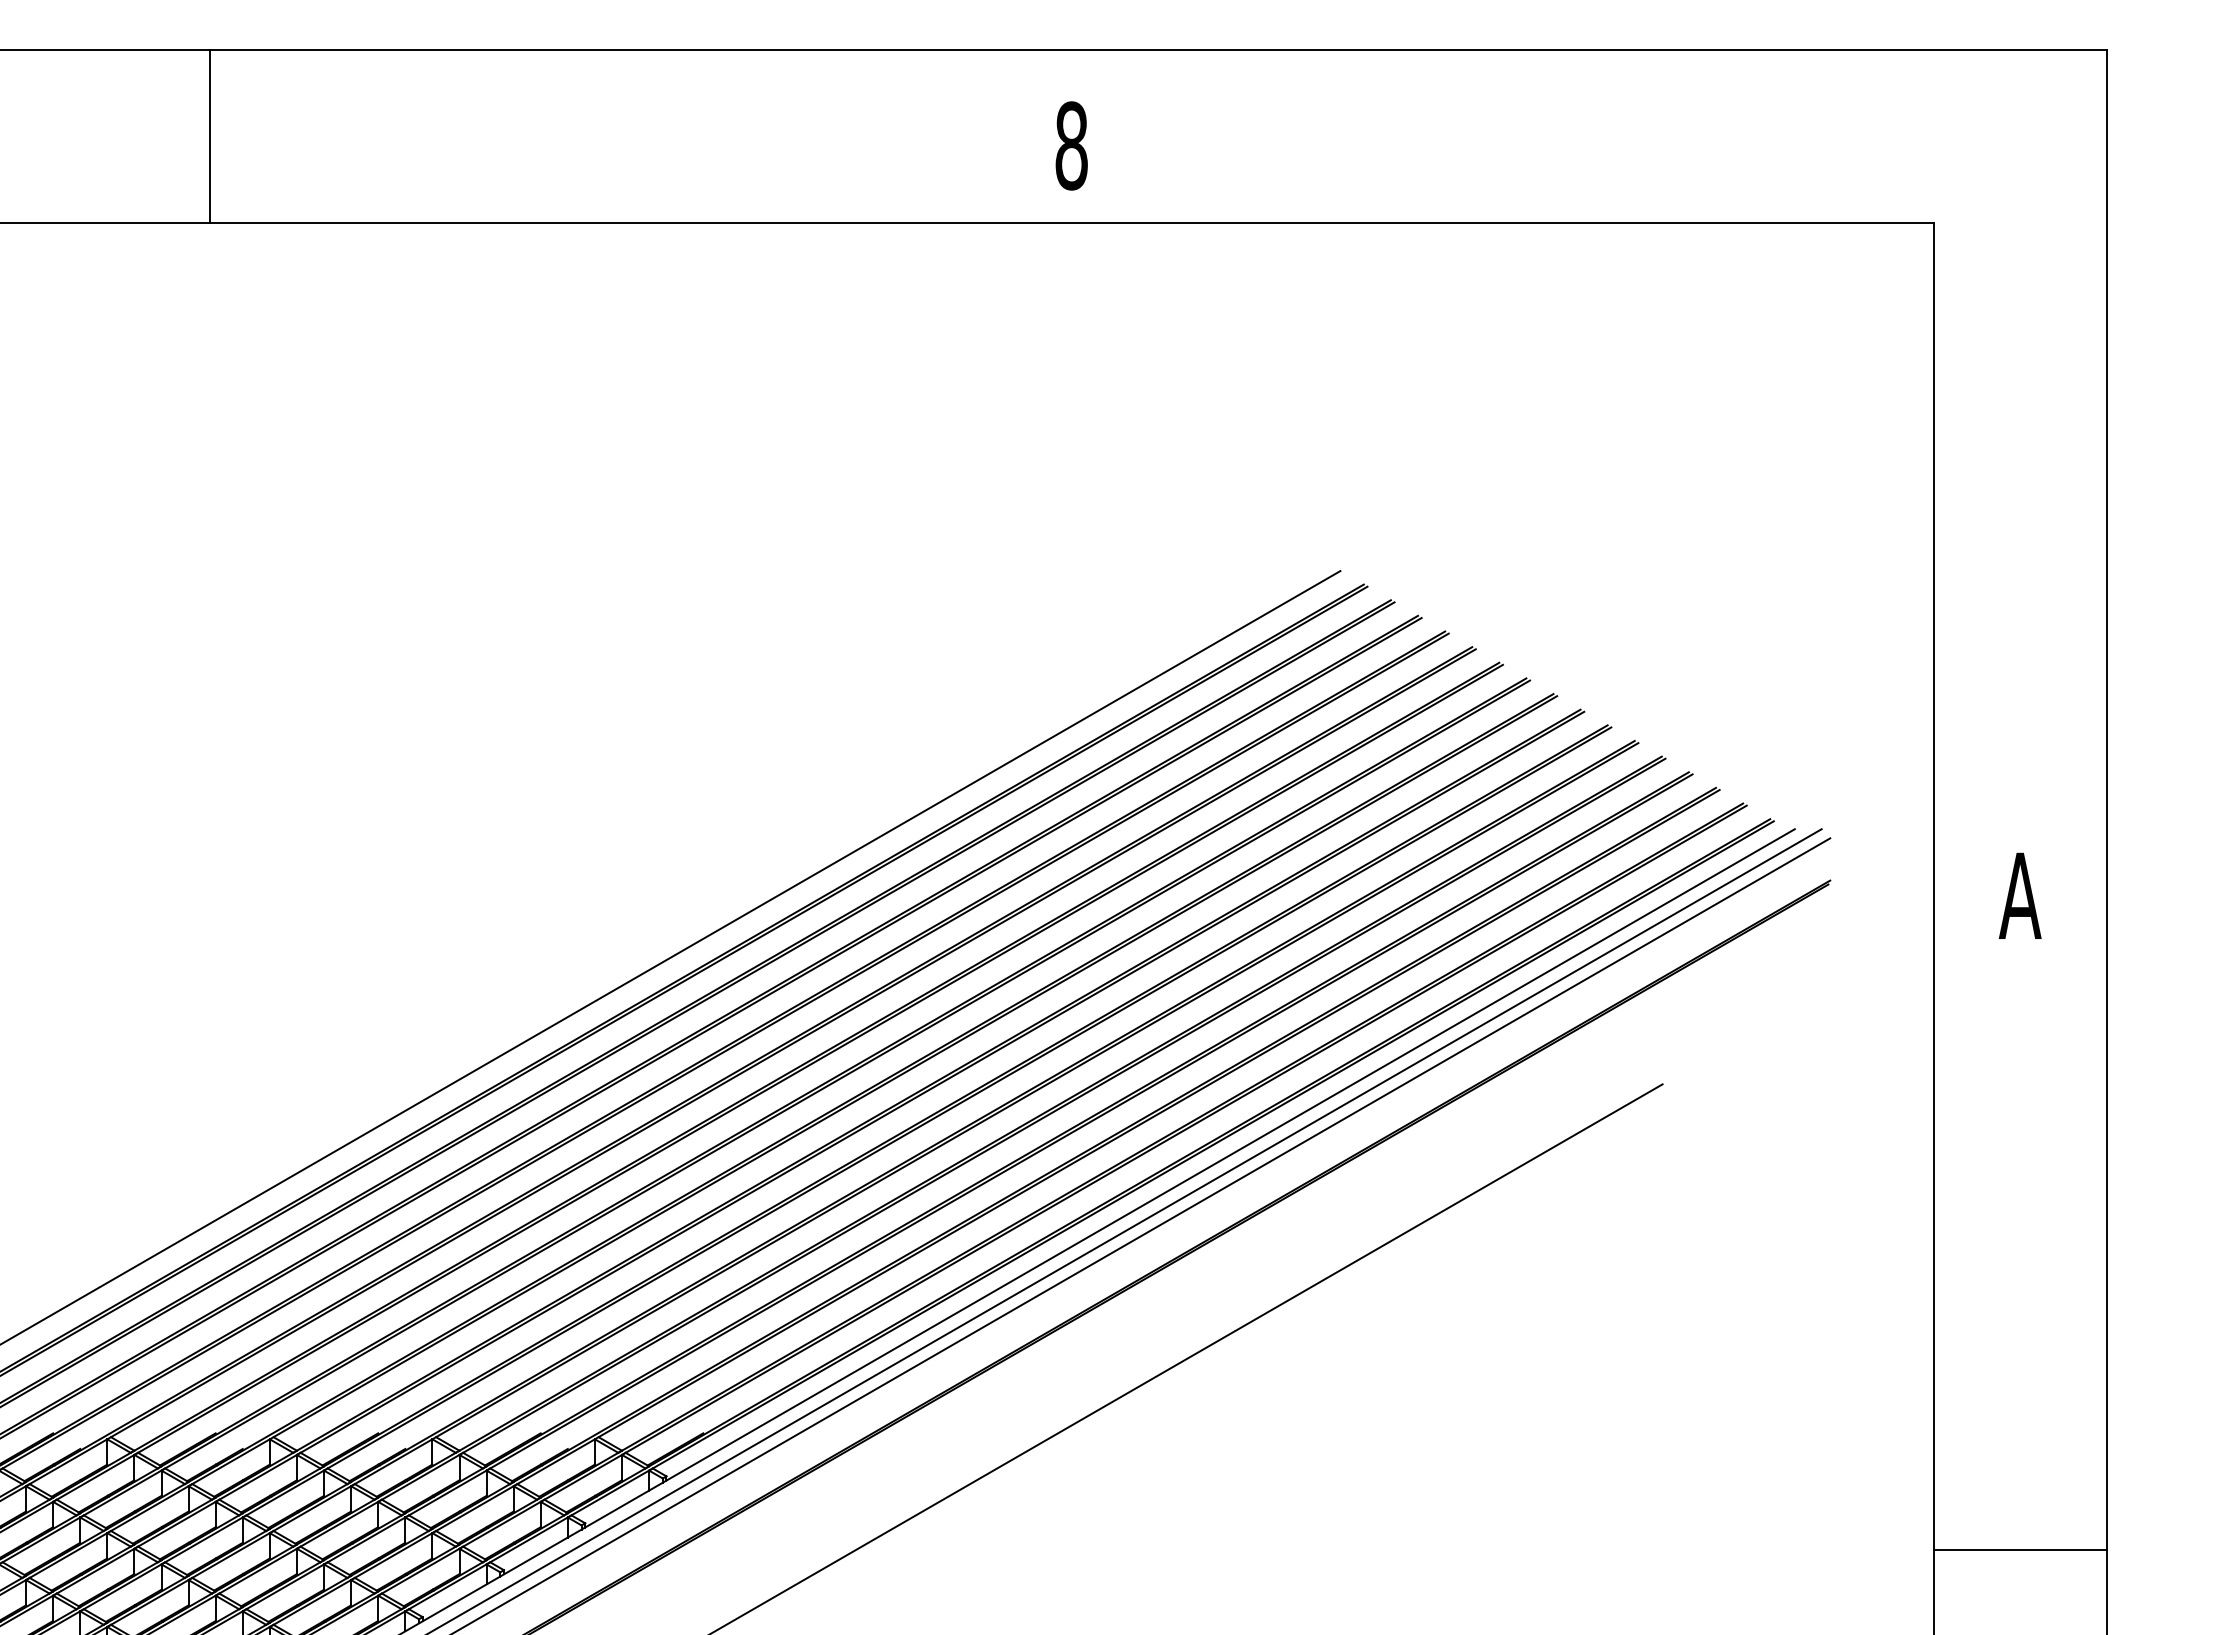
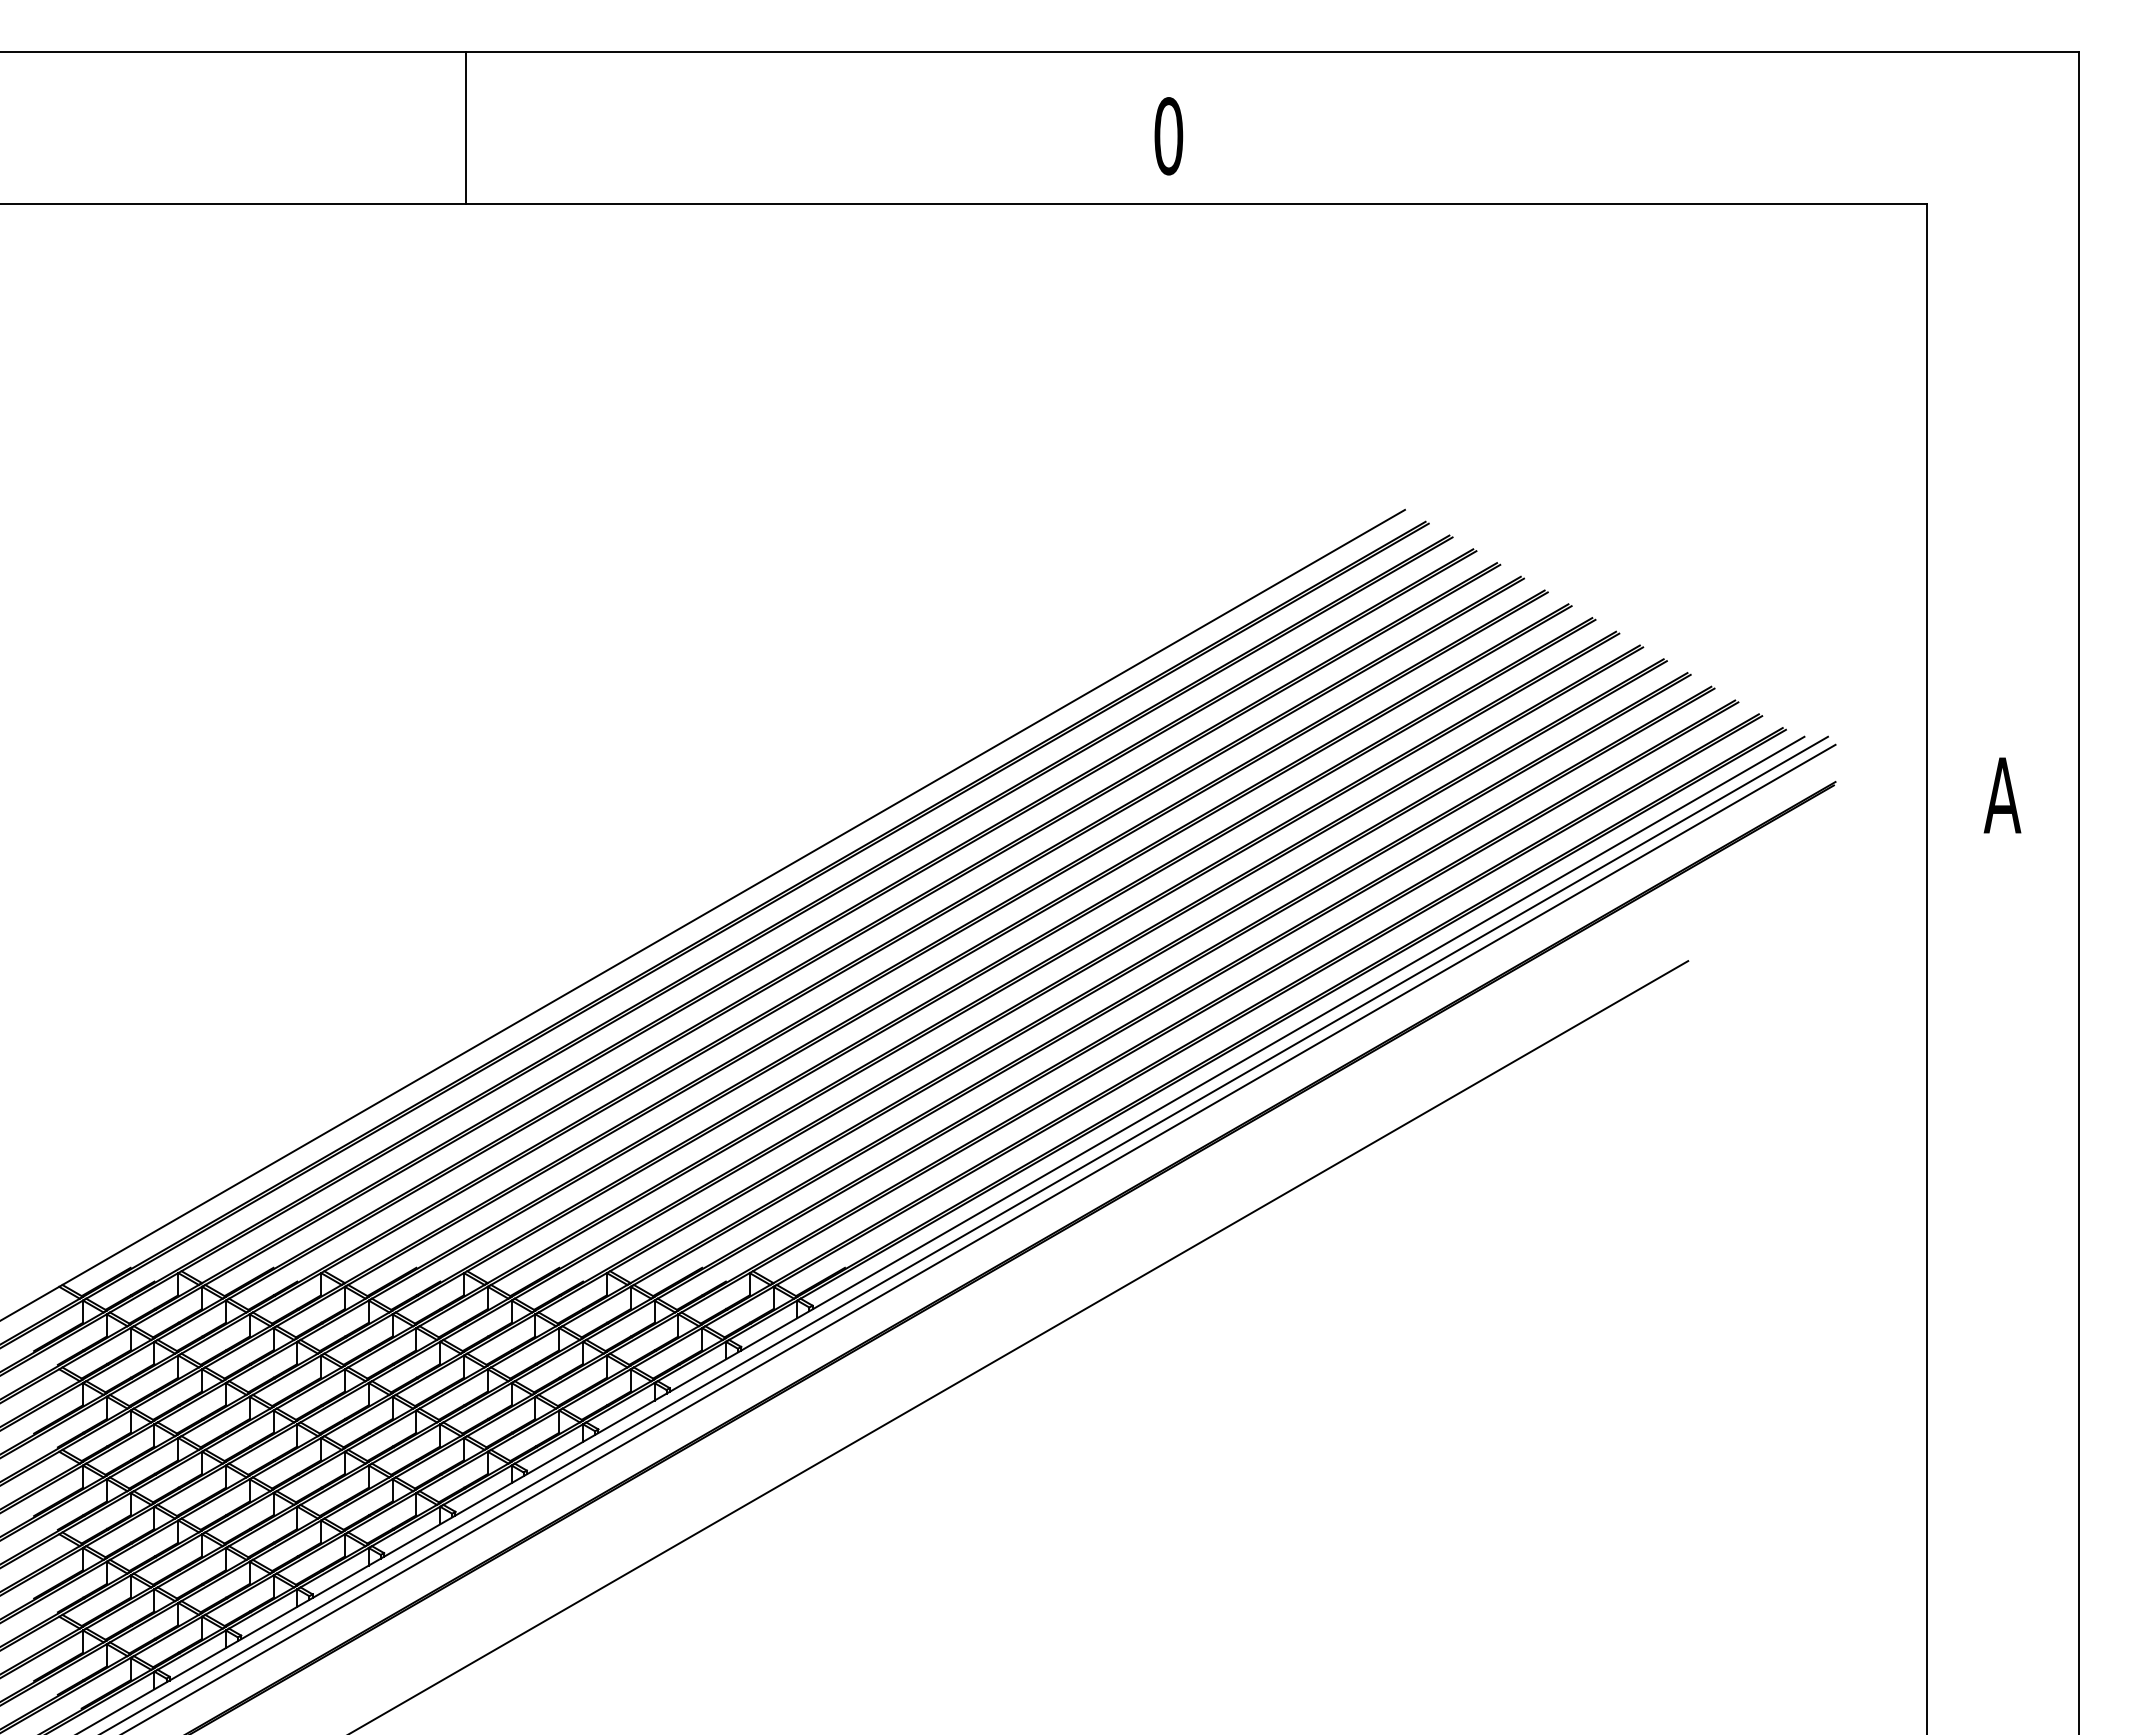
line: (210, 135) -> (465, 127), moved
text: (1071, 146) -> (1168, 136), 8 -> 0
line: (2020, 1550) -> (2002, 1370), removed

